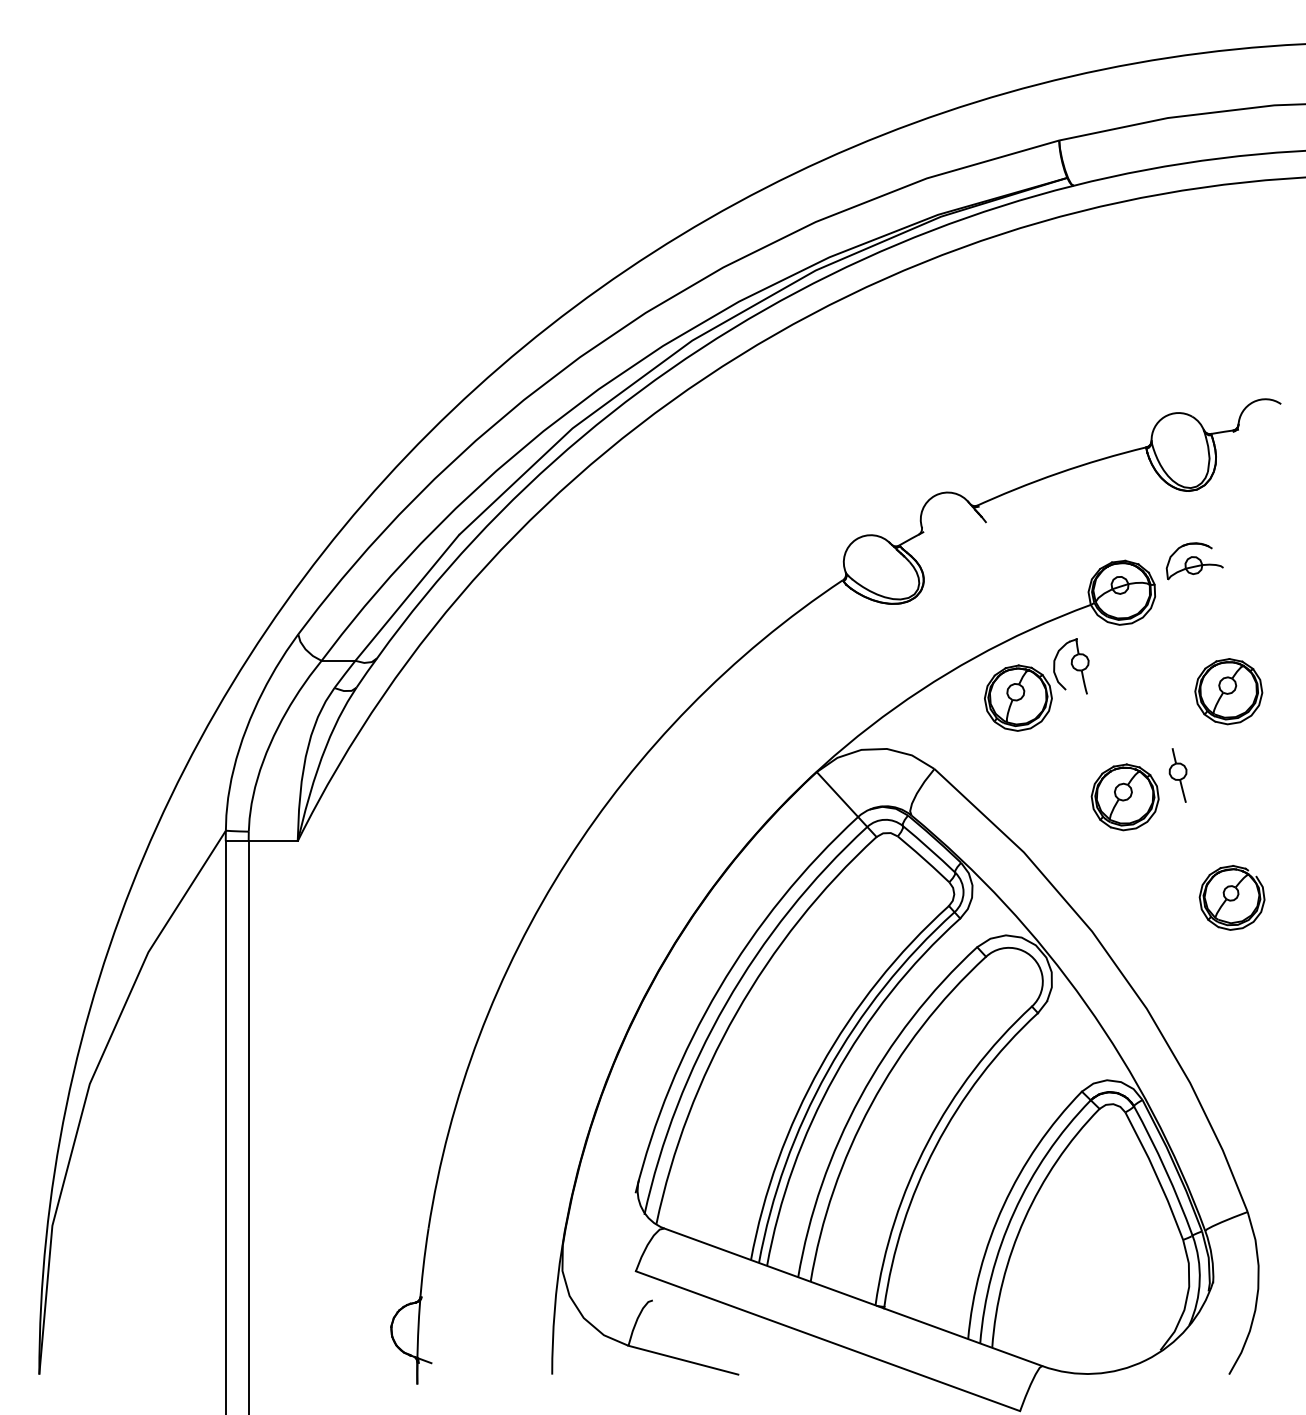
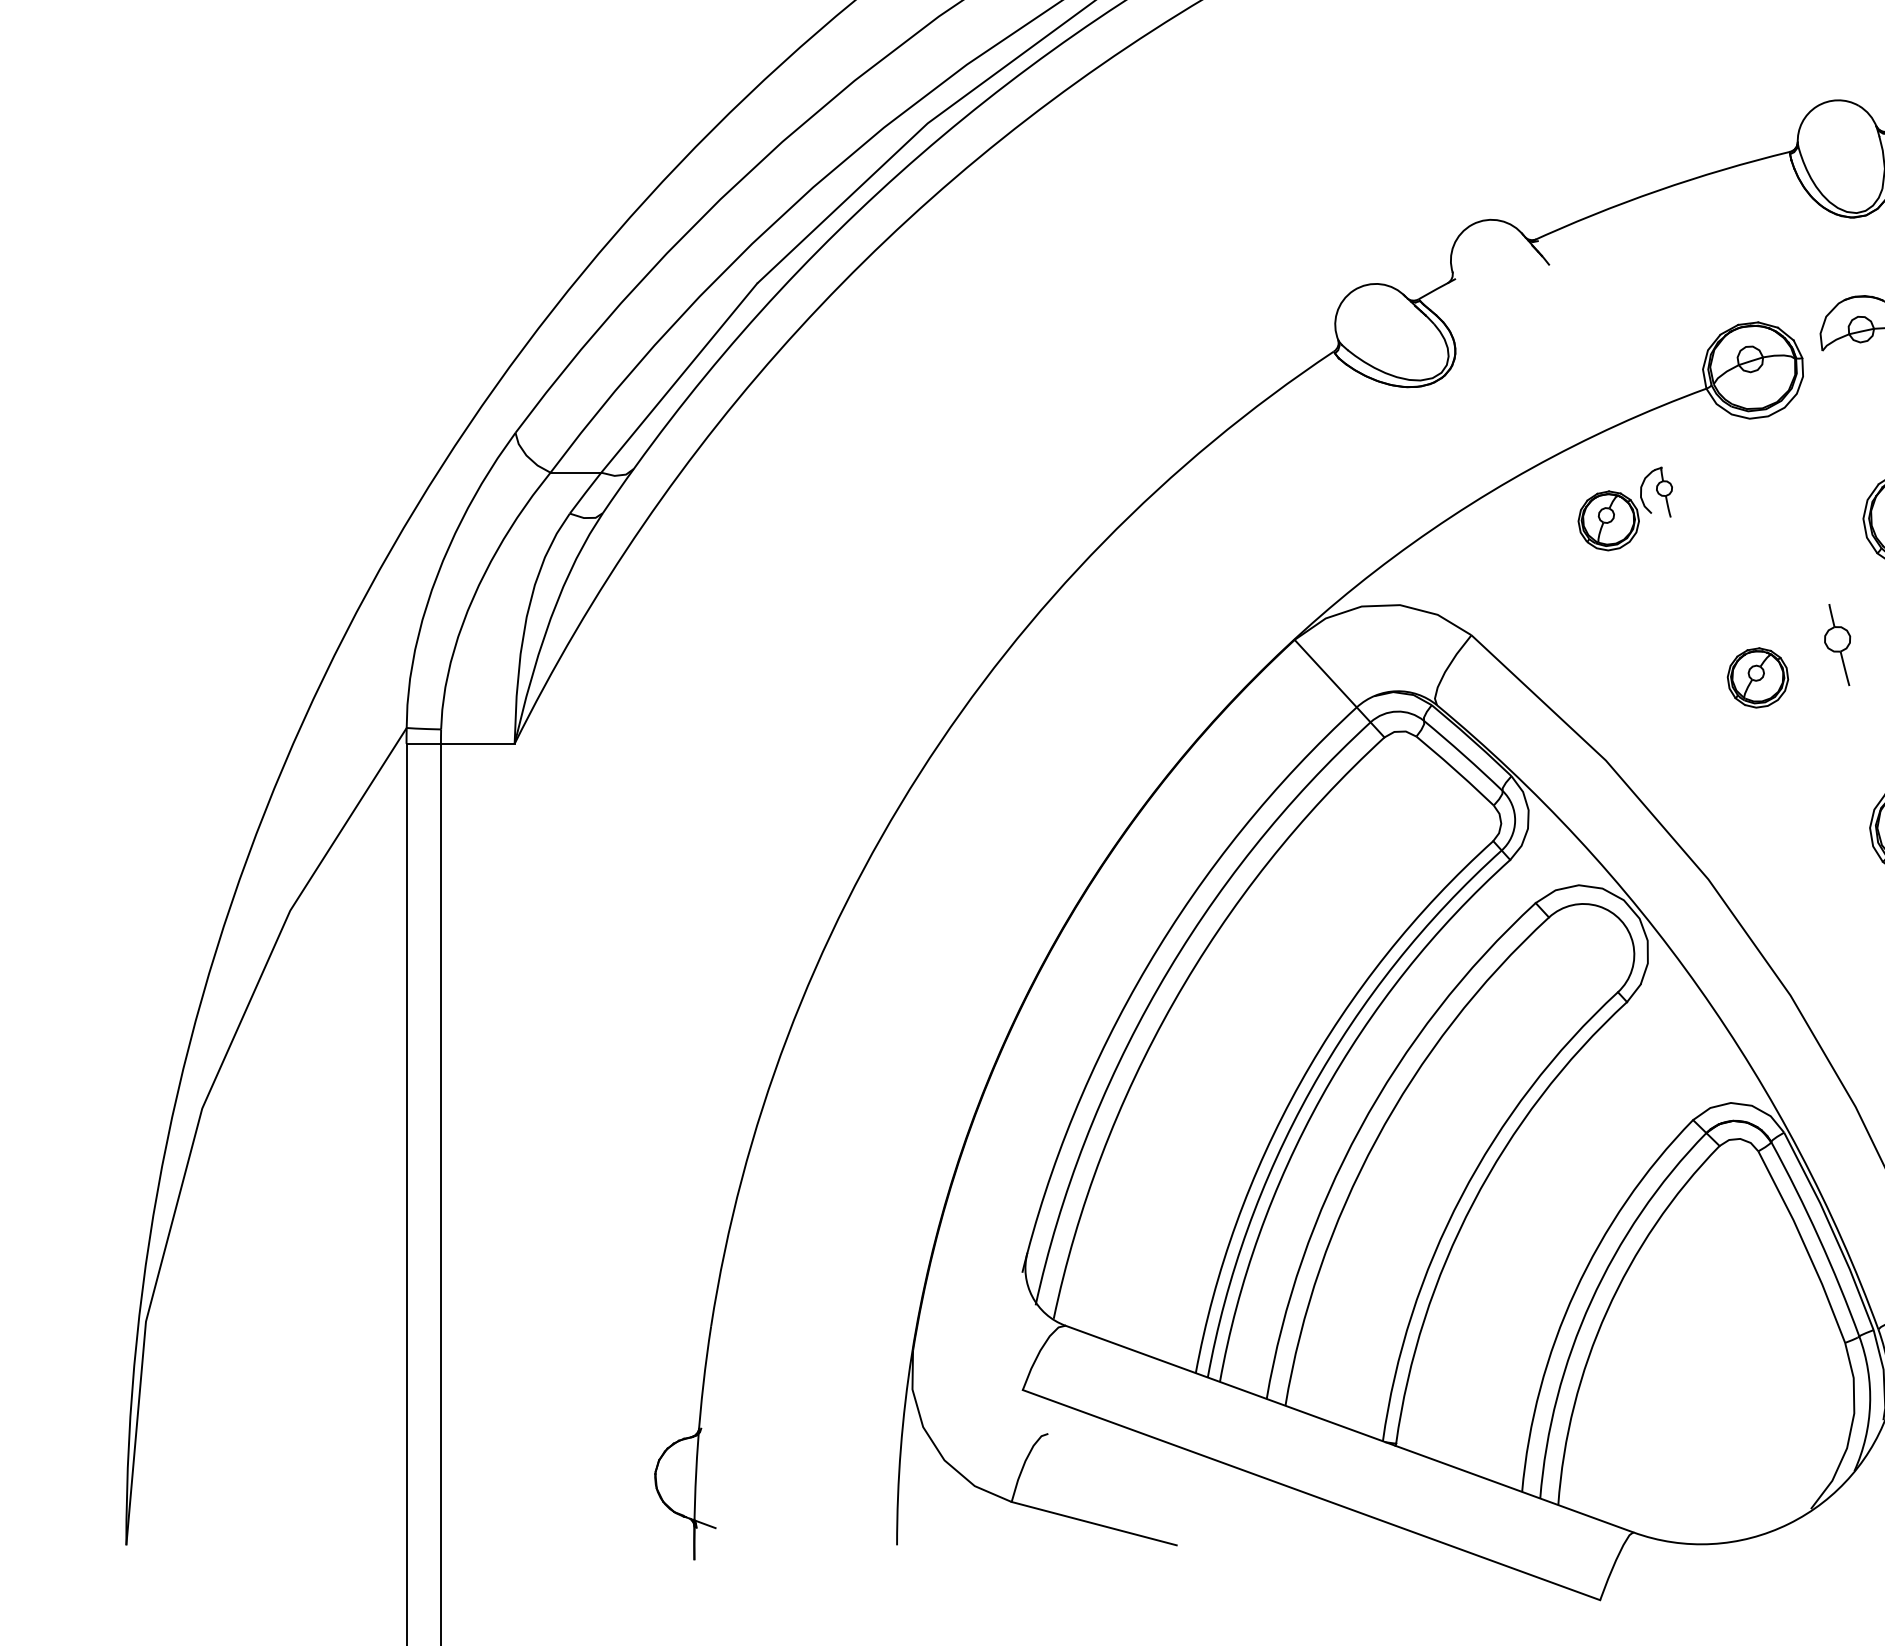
part: (1036, 684) -> (1624, 508), size x0.6
part: (1124, 797) -> (1757, 678), size x0.6

